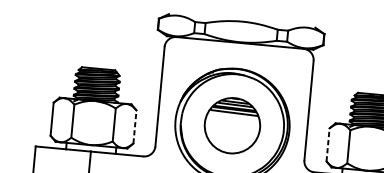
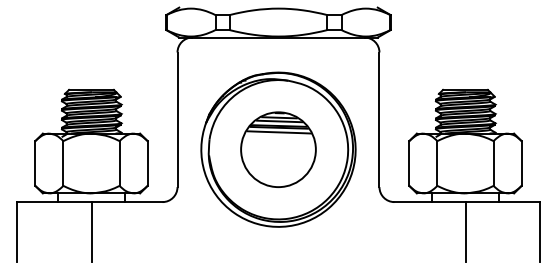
line: (134, 126) -> (147, 163), dashed -> solid
line: (328, 144) -> (409, 163), dashed -> solid

